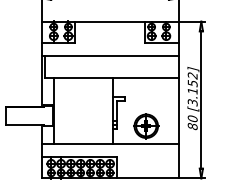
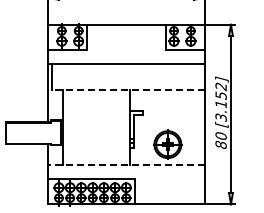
line: (111, 78) -> (128, 89), solid -> dashed
line: (110, 144) -> (126, 165), solid -> dashed

